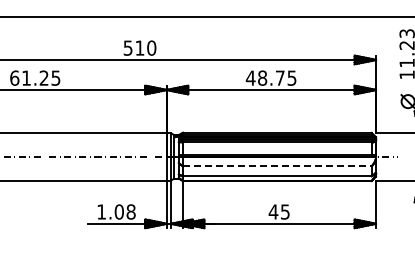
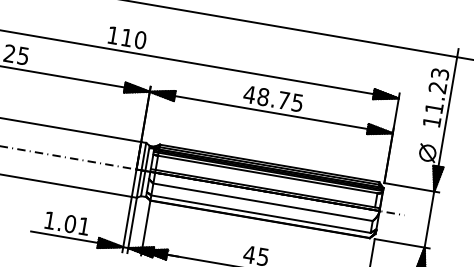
text: (127, 47) -> (112, 34), 510 -> 110
line: (277, 166) -> (263, 202), dashed -> solid
text: (130, 211) -> (83, 225), 1.08 -> 1.01

